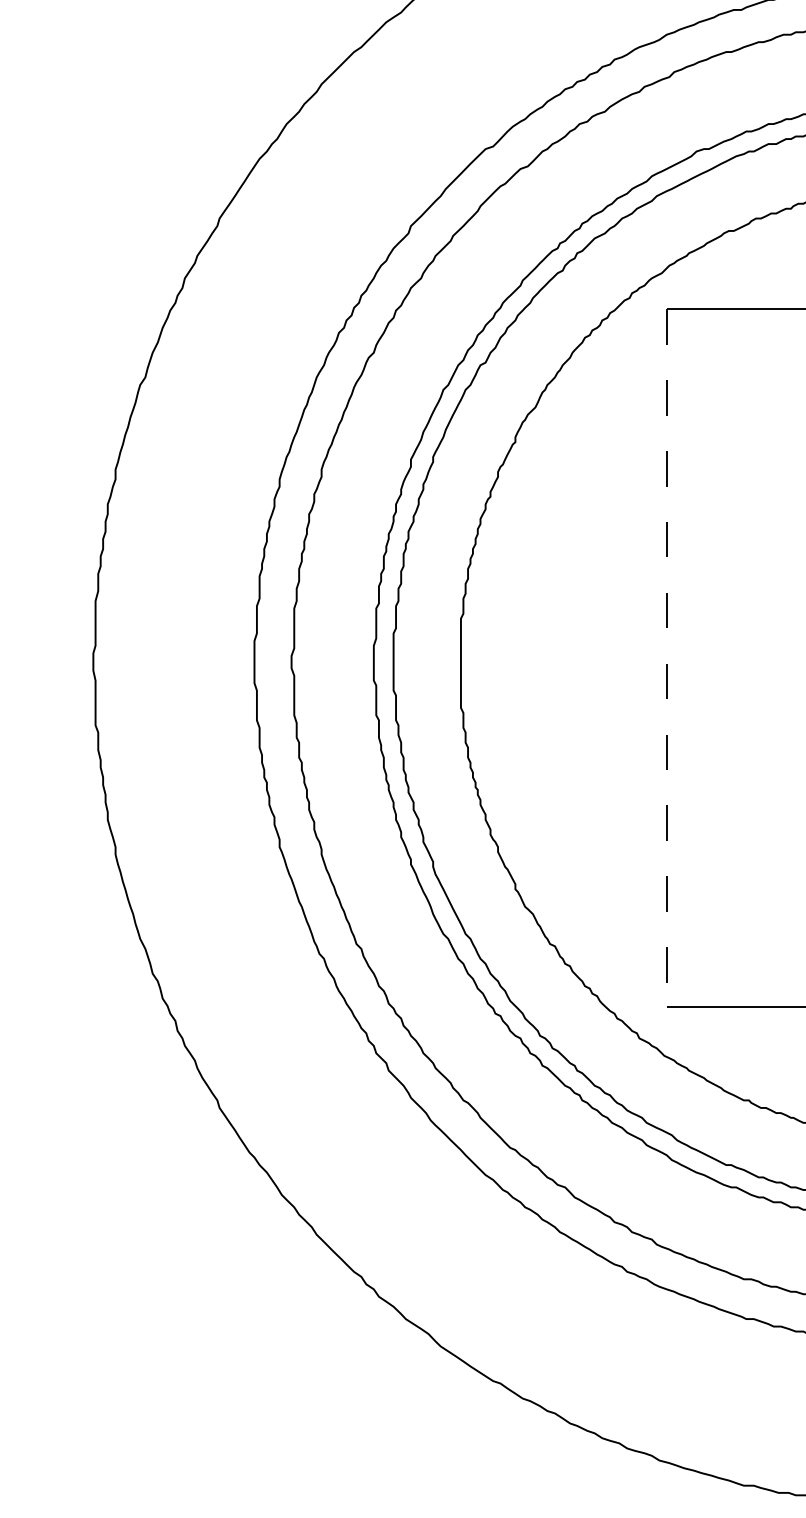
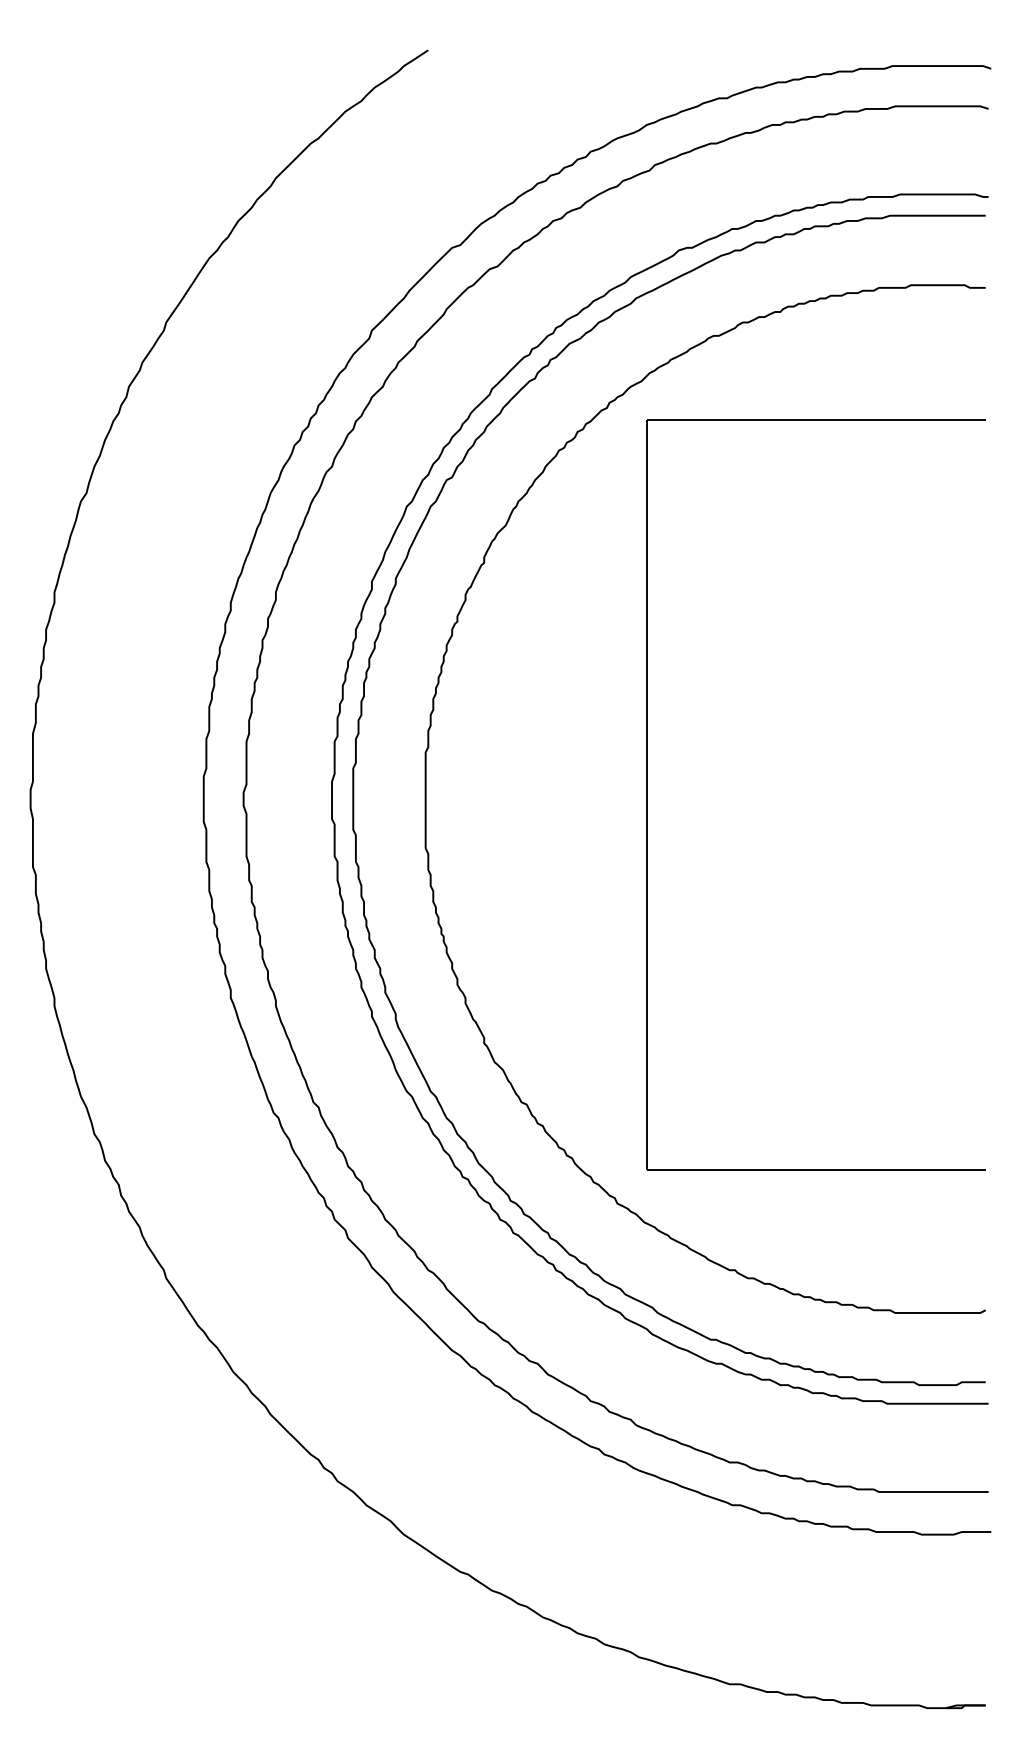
line: (667, 658) -> (647, 795), dashed -> solid

